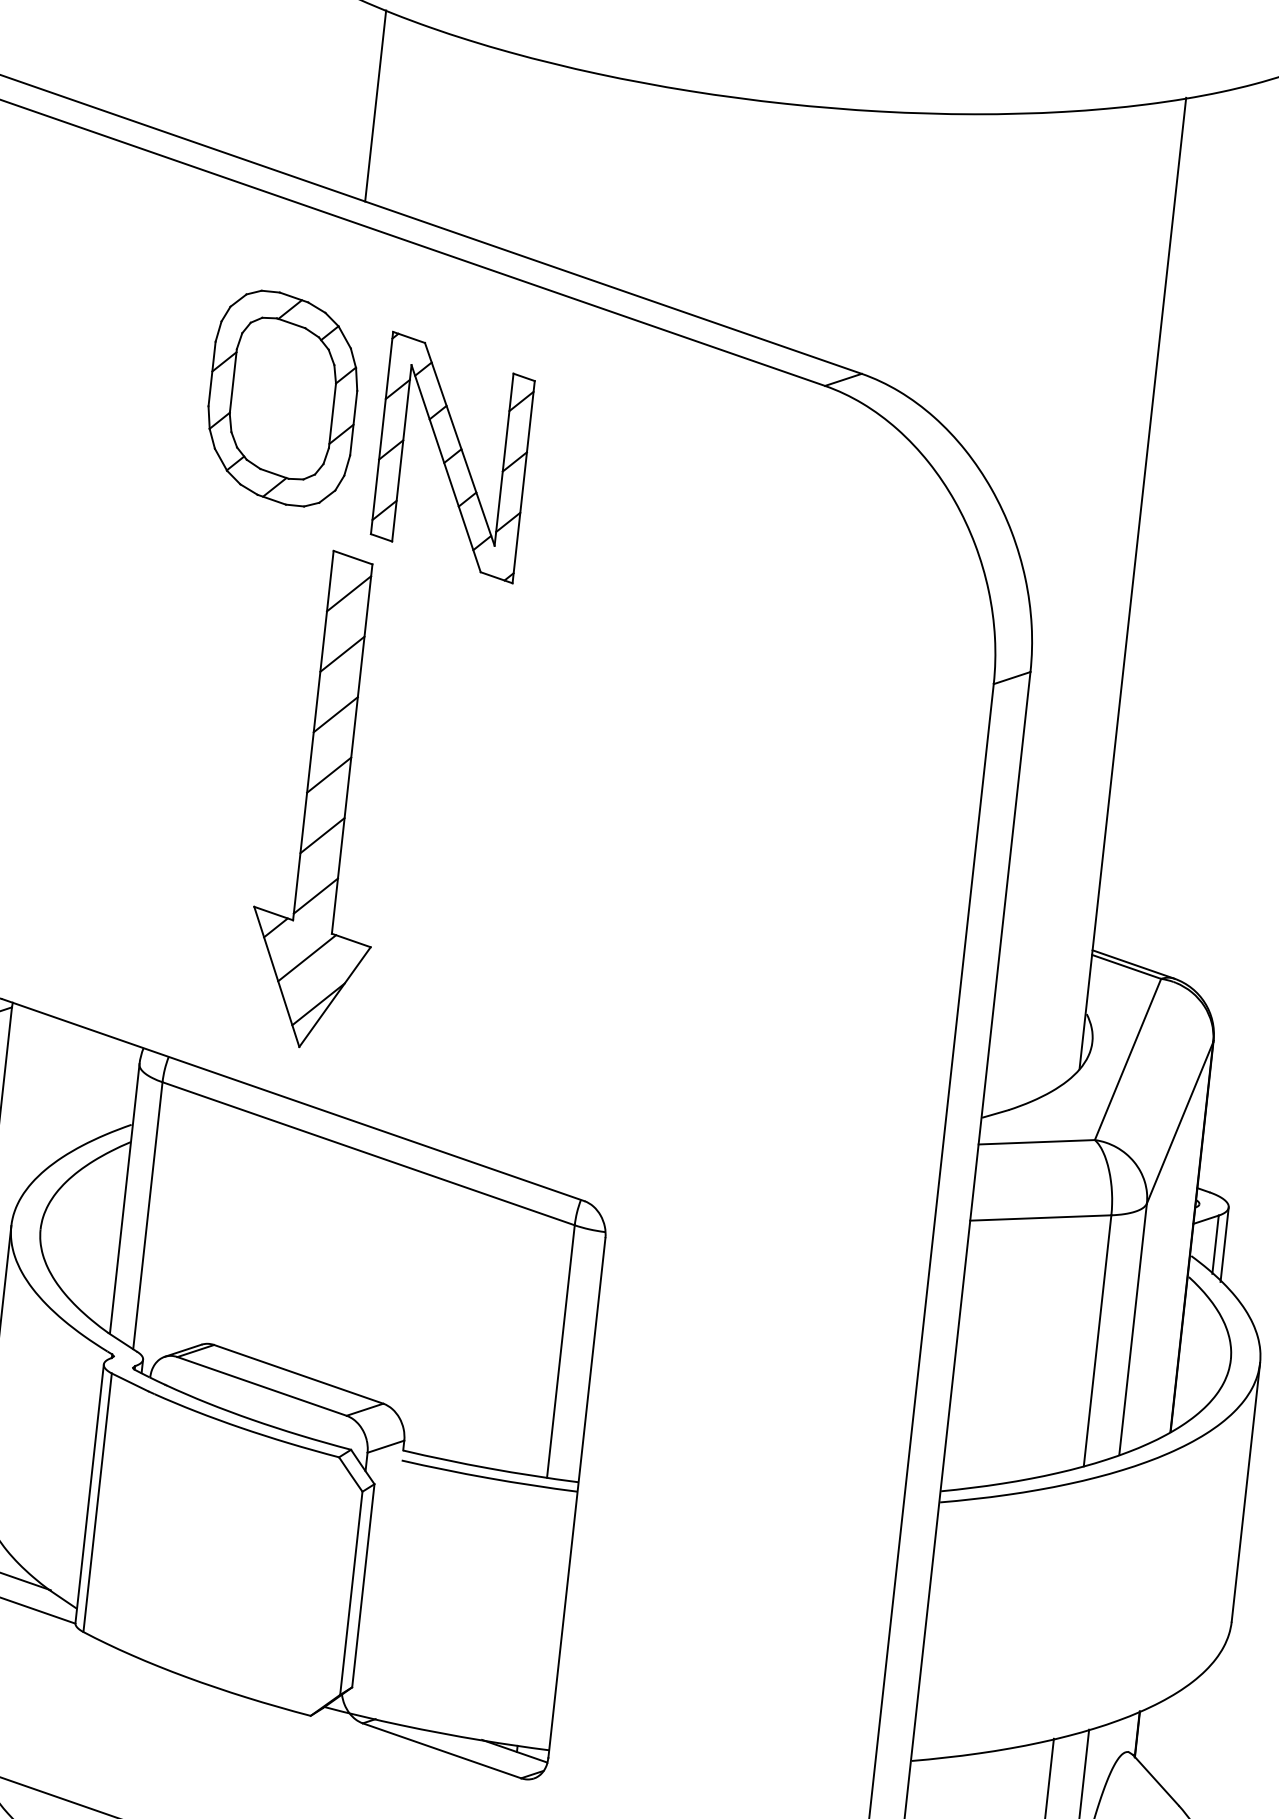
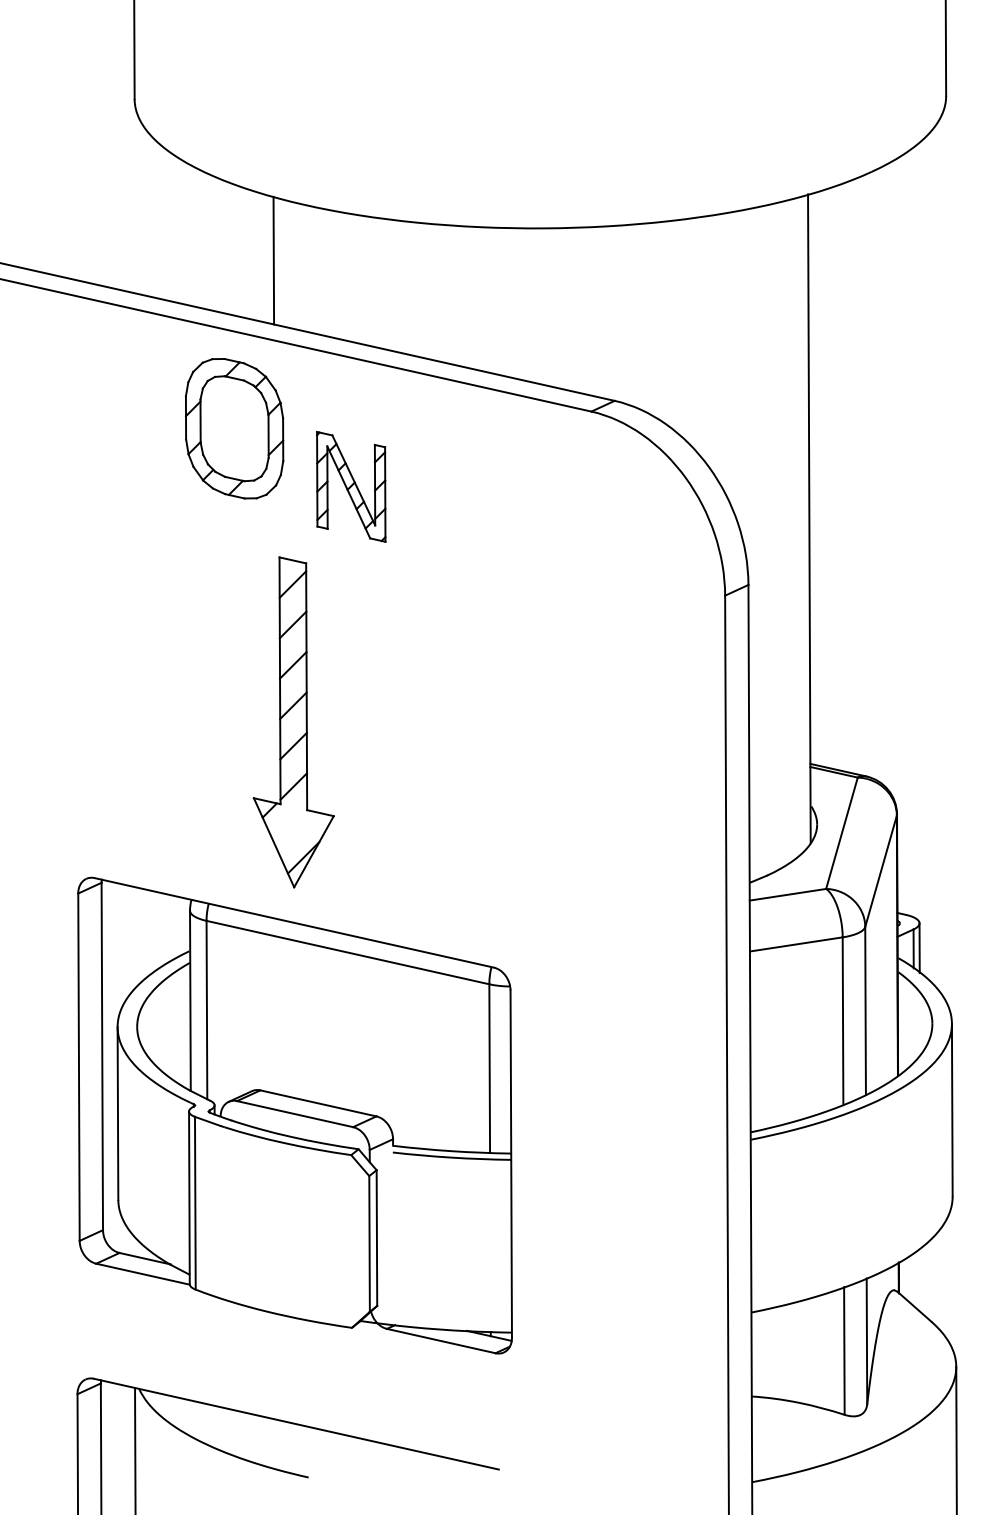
part: (282, 398) -> (234, 428), moved
part: (453, 457) -> (351, 486), size x0.7
line: (307, 957) -> (292, 827), removed

